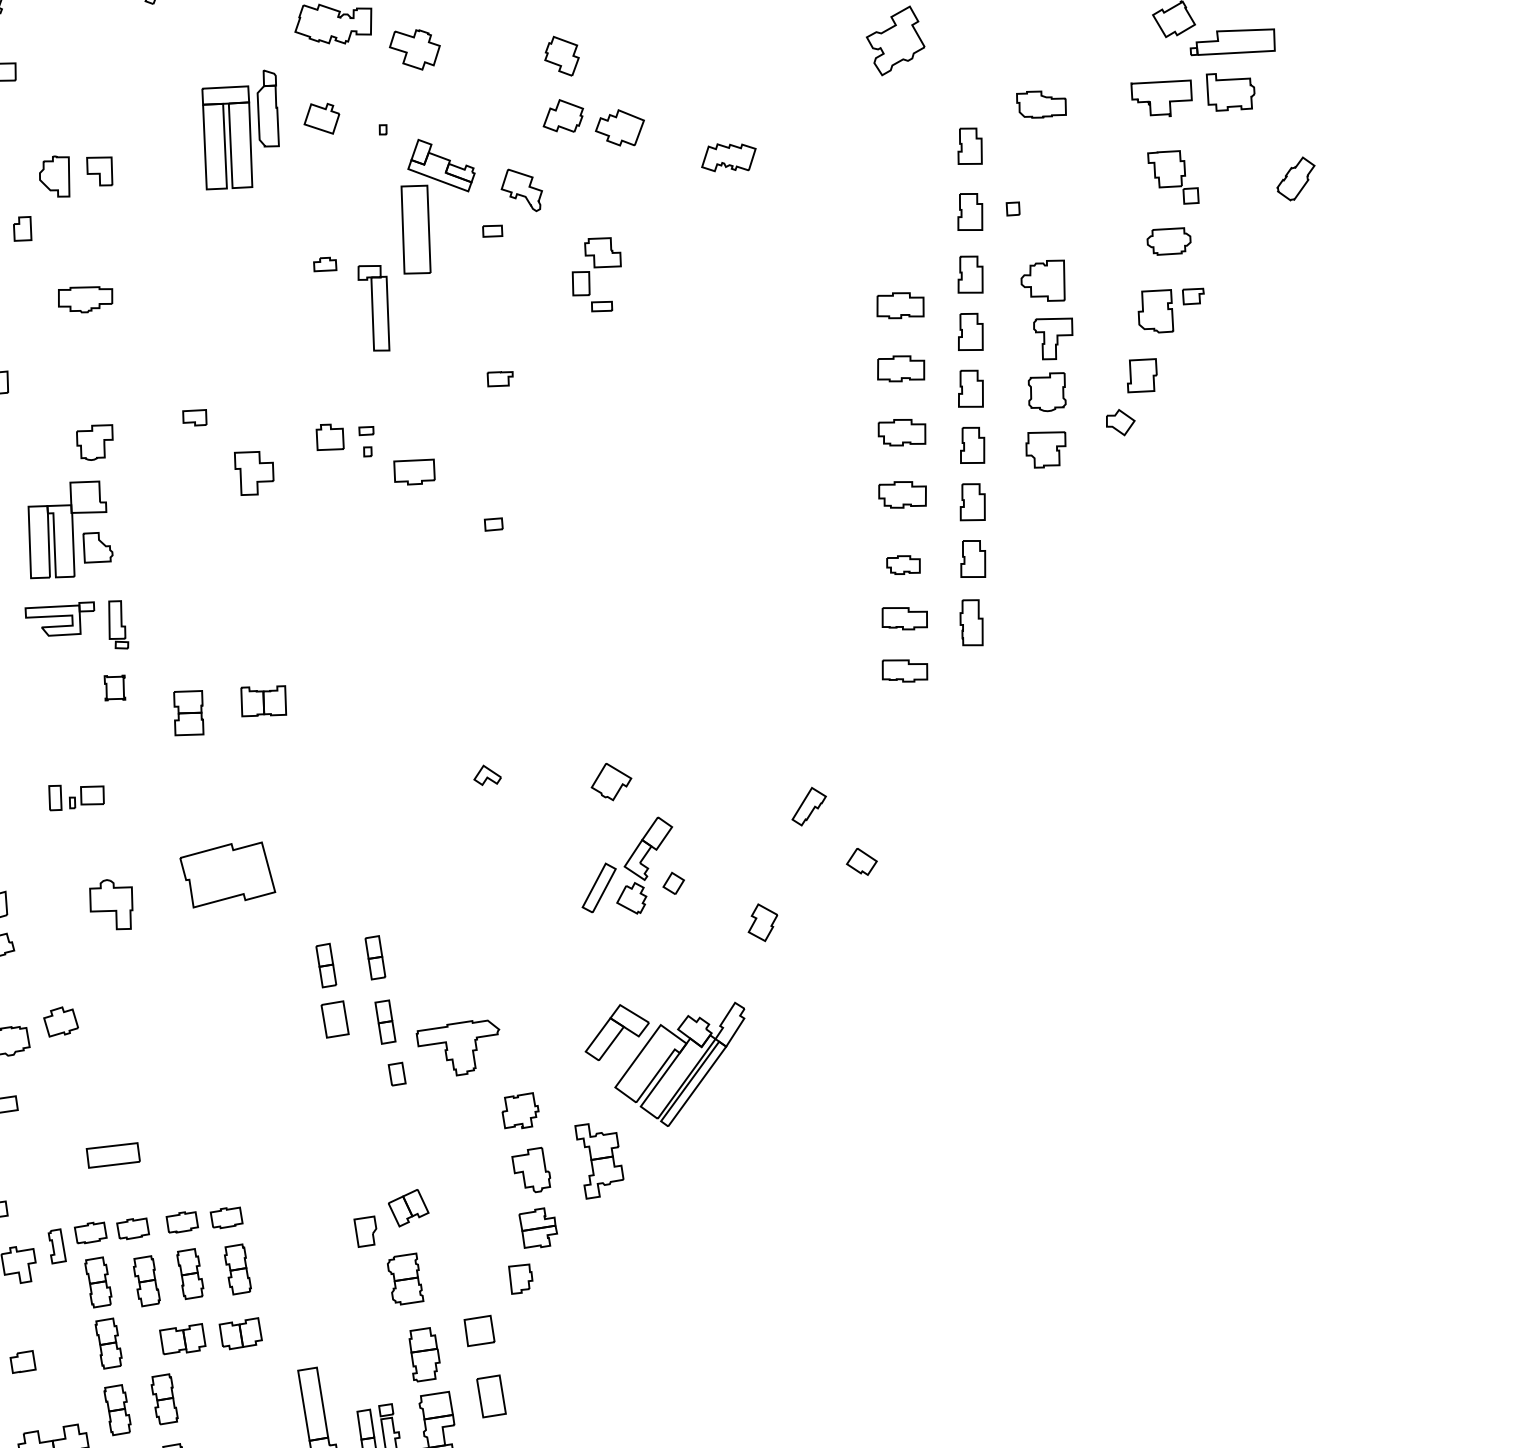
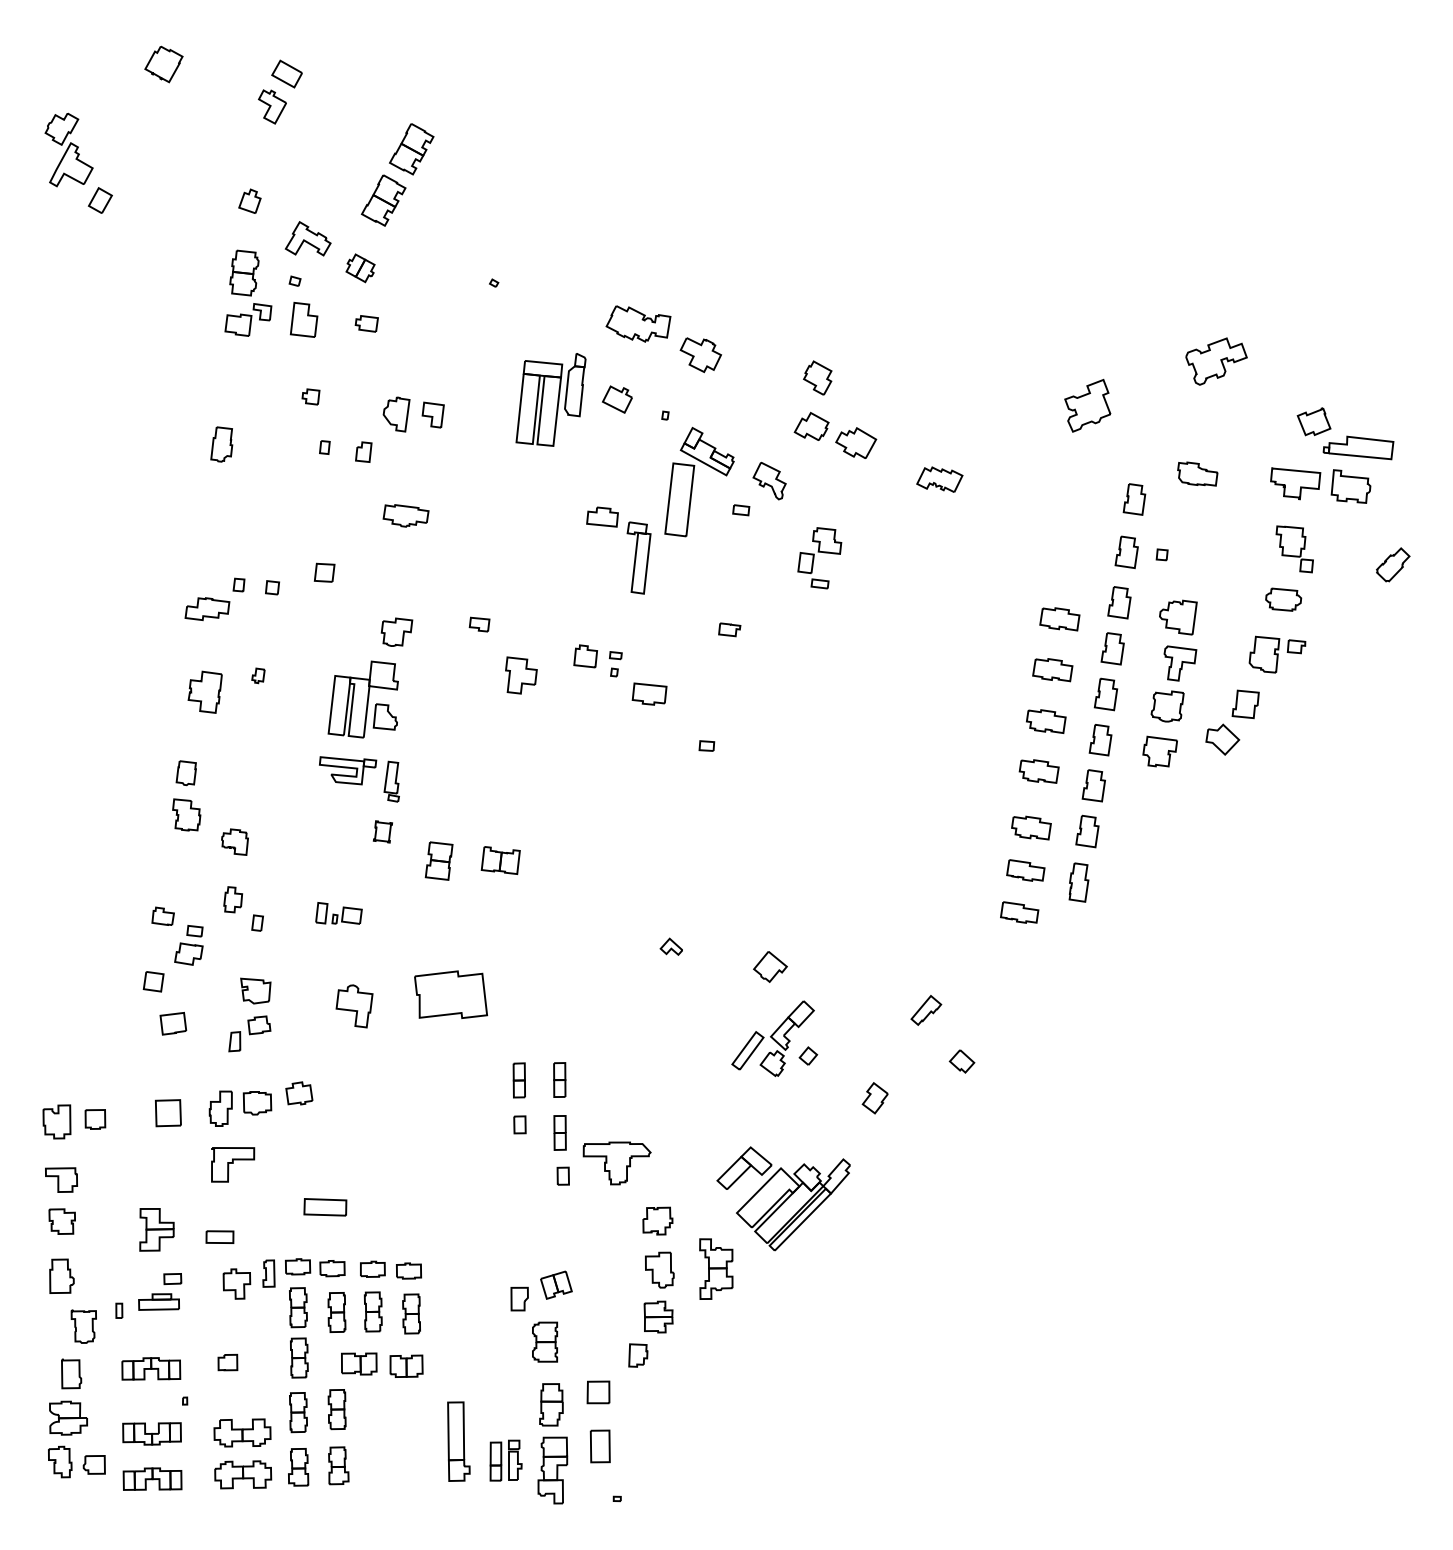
part: (324, 264) -> (602, 516), size x1.67
part: (1120, 422) -> (1222, 739), size x1.43
part: (903, 564) -> (1031, 827), size x1.43
part: (334, 1019) -> (519, 1124), size x0.62

